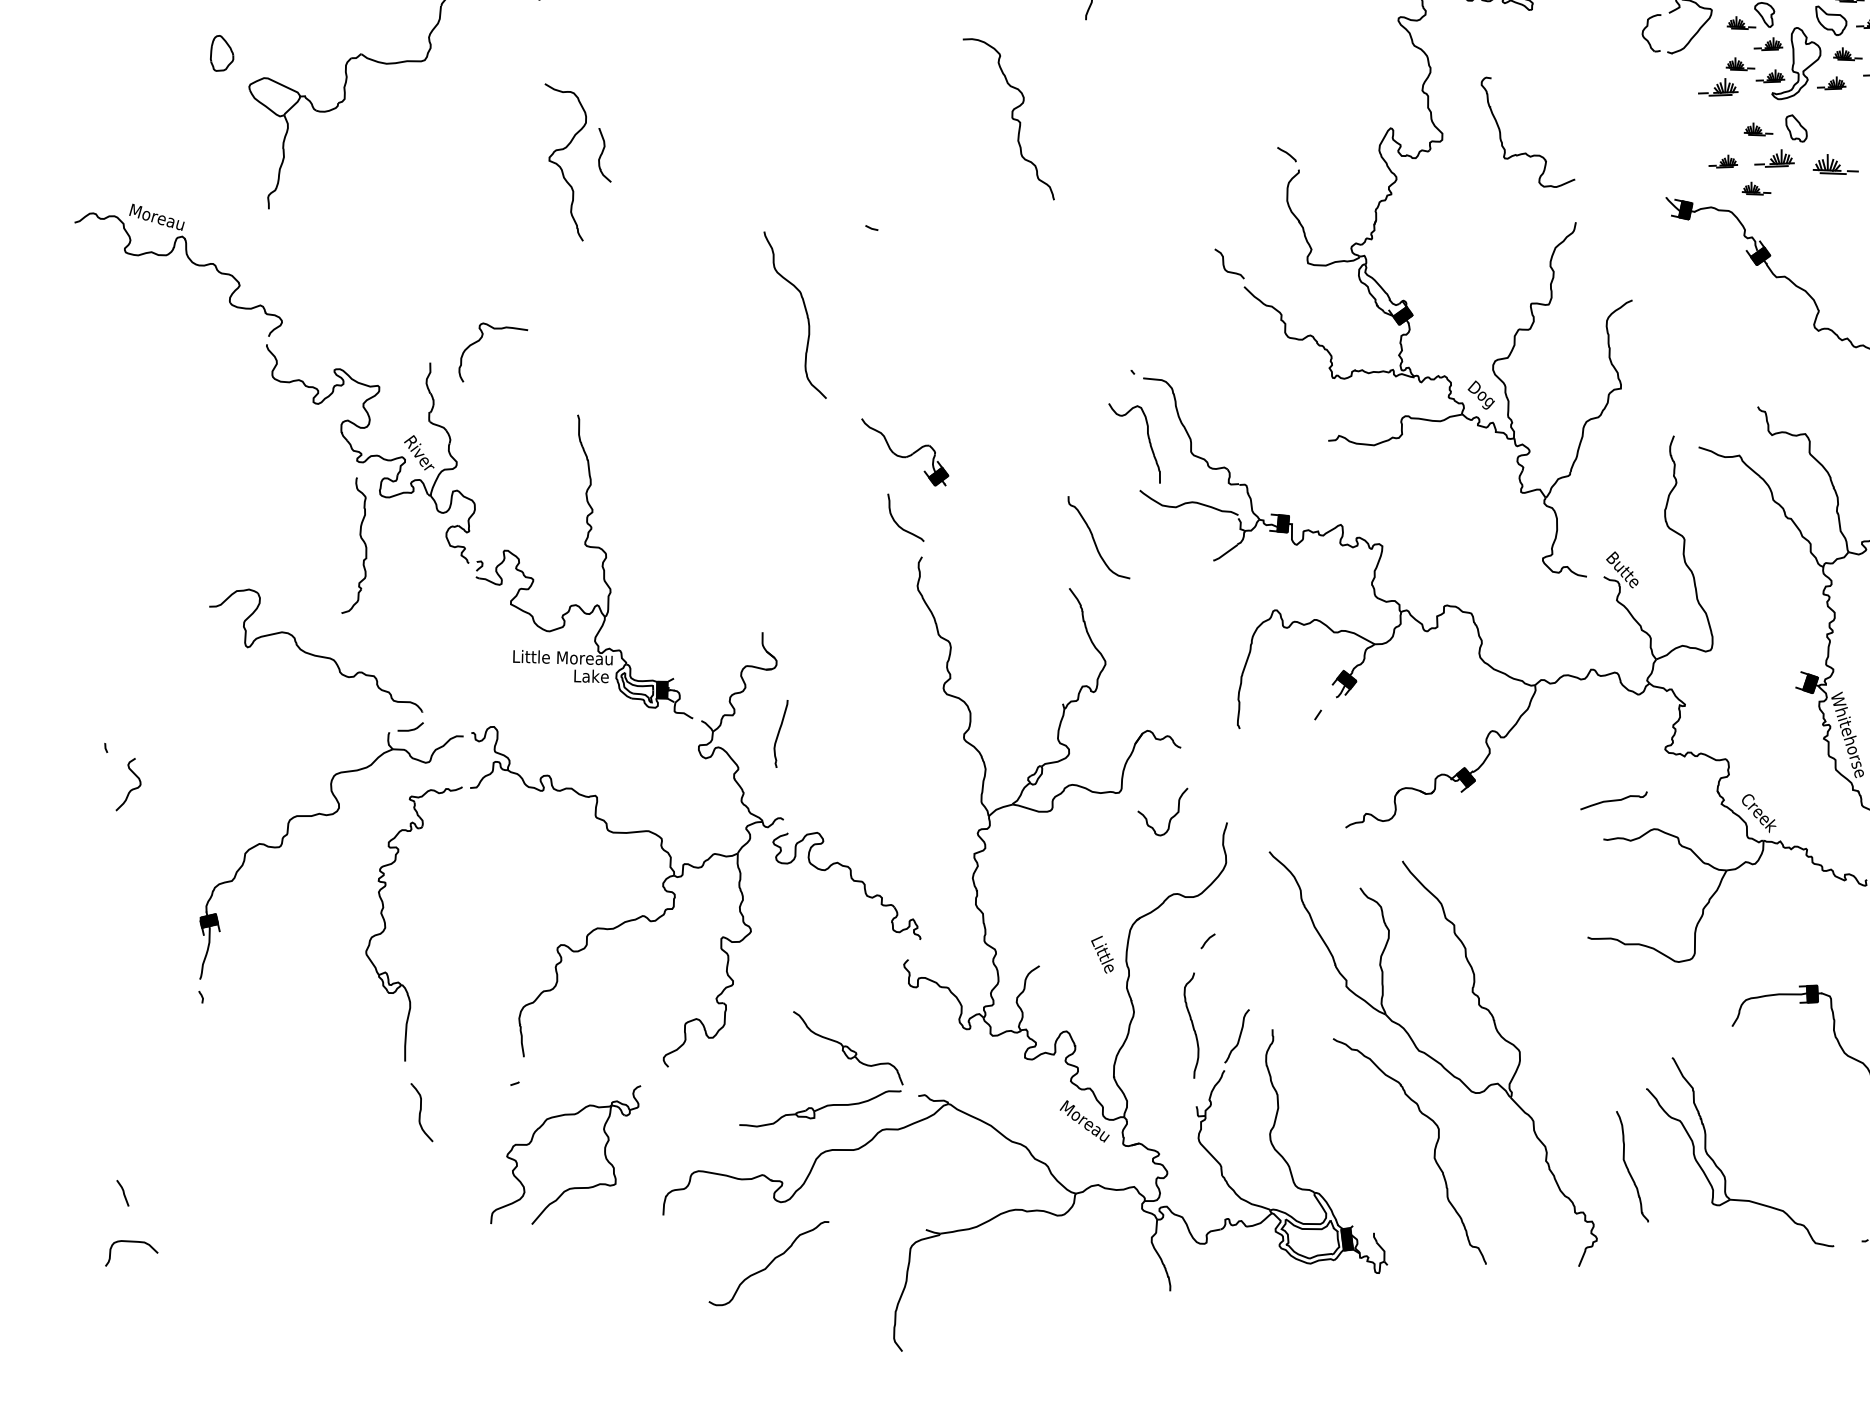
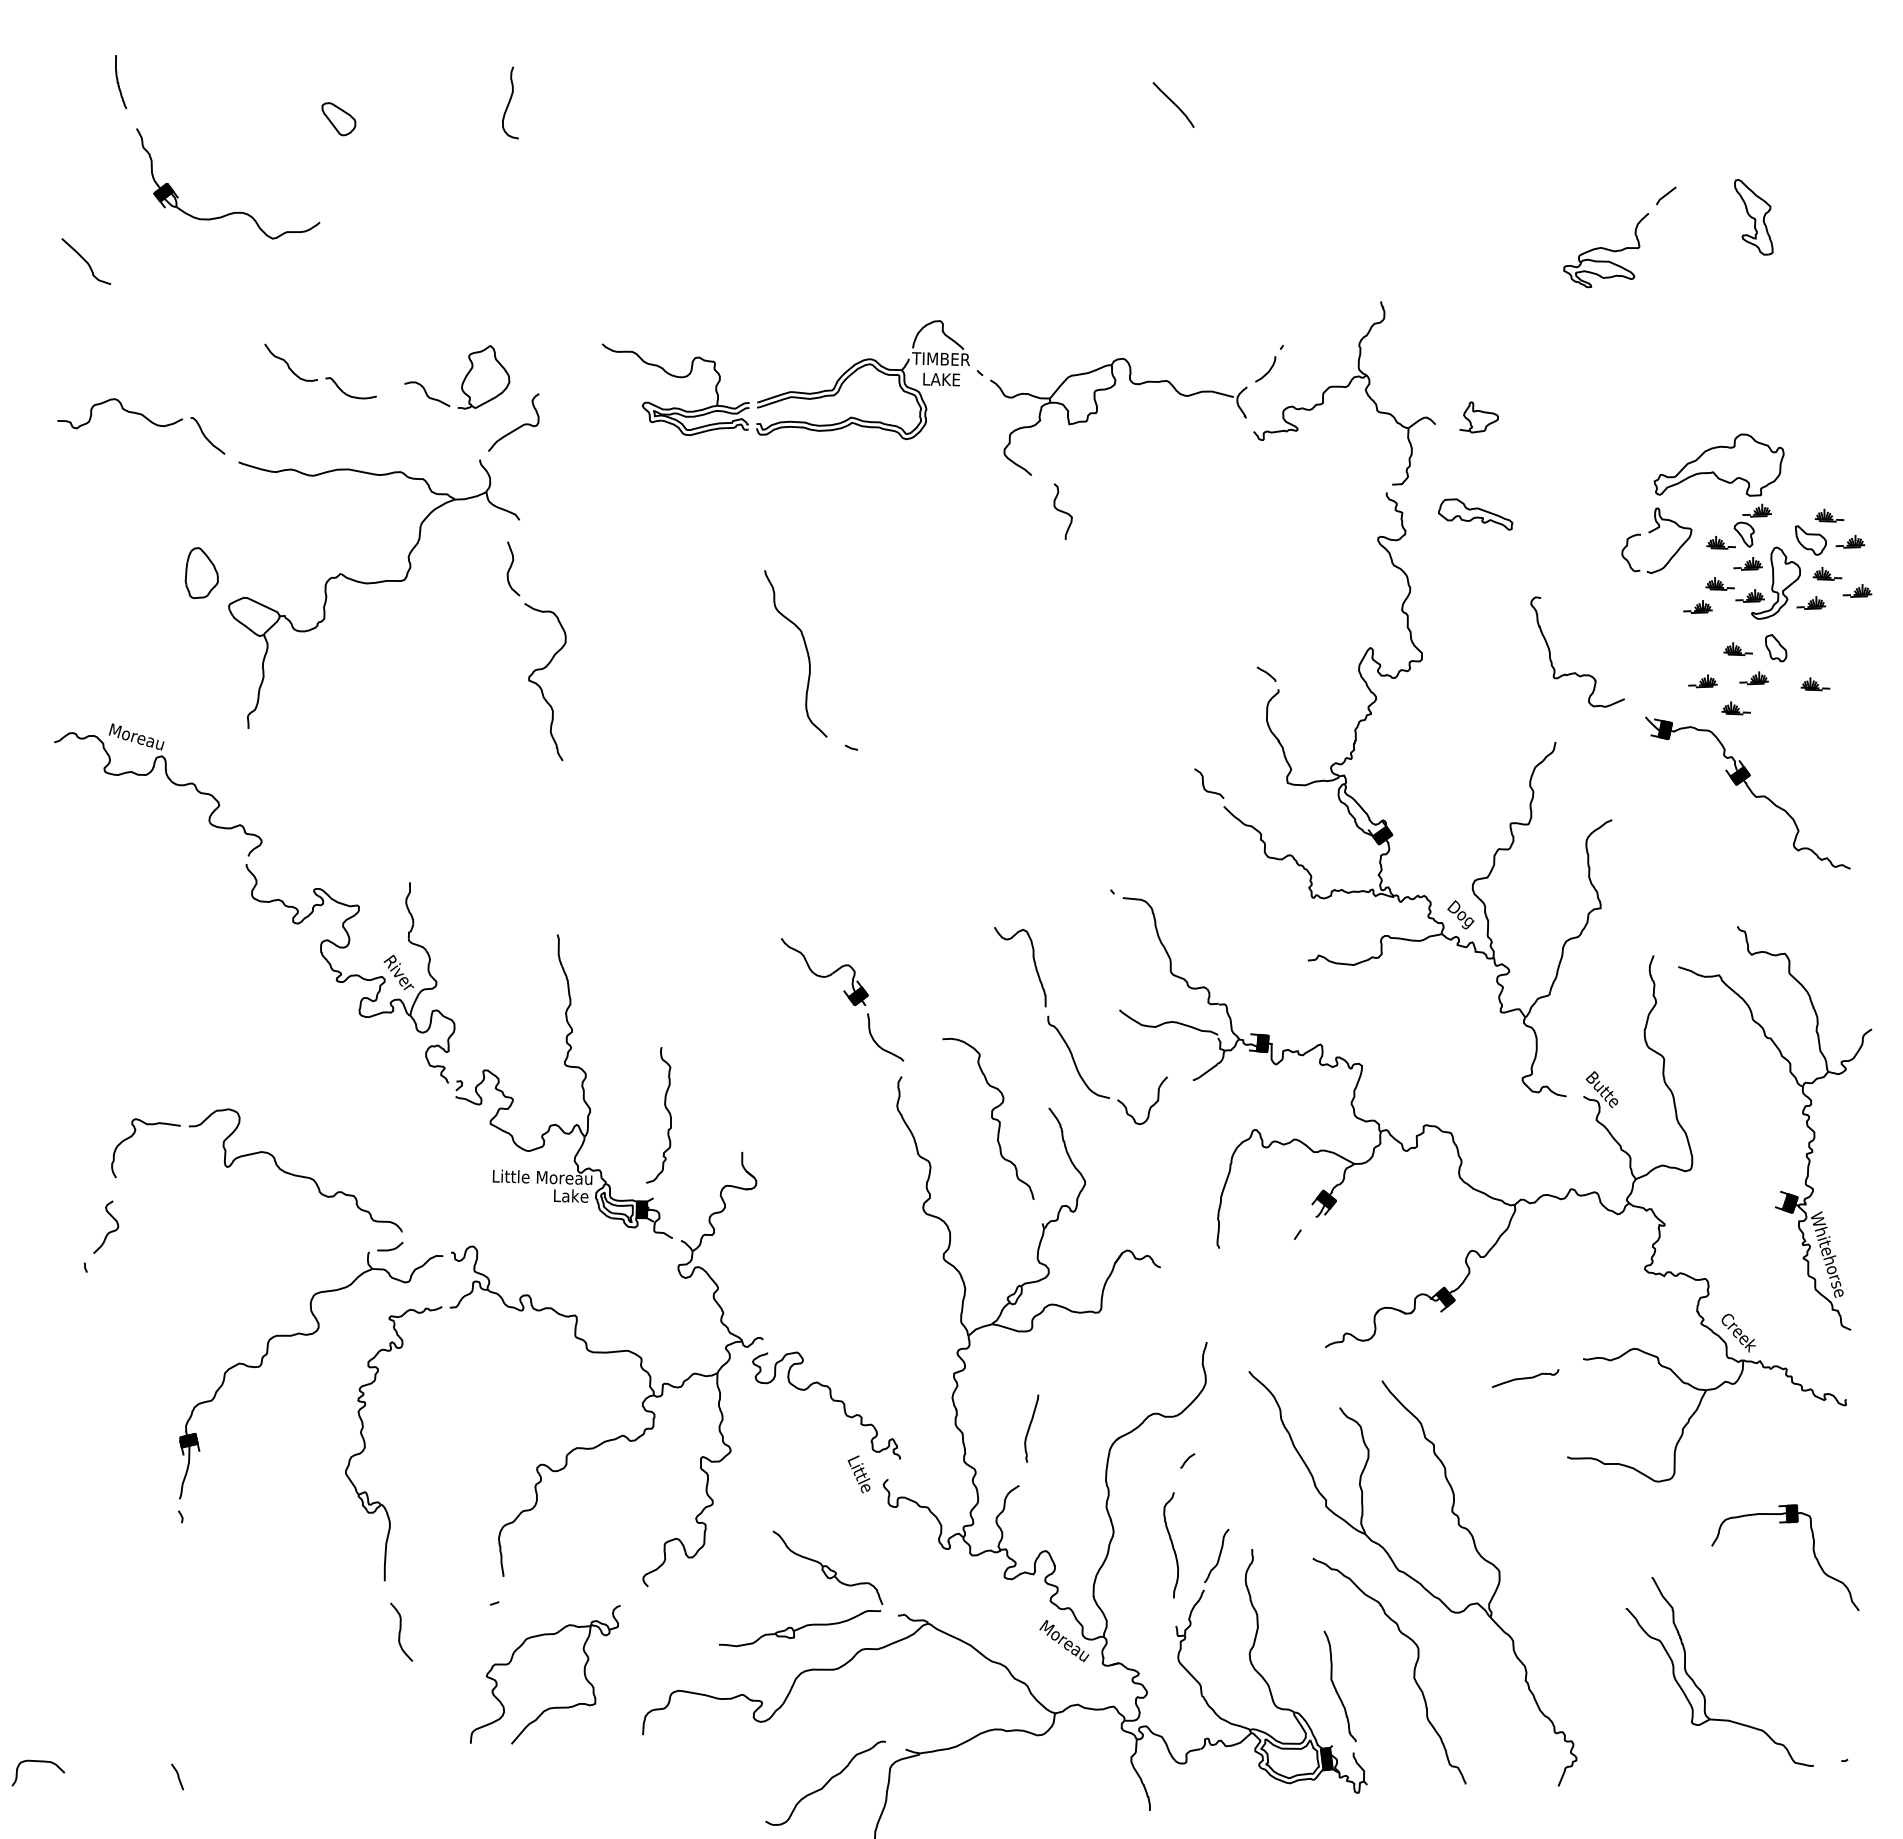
part: (221, 52) -> (201, 572), size x1.43
part: (1717, 86) -> (1697, 606), size x0.71
curve: (1011, 118) -> (991, 1118), moved
curve: (1526, 152) -> (1576, 672), moved
curve: (602, 153) -> (511, 567), moved
part: (1773, 158) -> (1753, 678), size x0.71
part: (1835, 164) -> (1815, 684), size x0.62
curve: (805, 313) -> (806, 652), moved
curve: (480, 339) -> (133, 1135), moved
part: (1147, 438) -> (1033, 962), moved
part: (904, 451) -> (824, 971), moved
part: (361, 540) -> (666, 1110), moved
part: (780, 733) -> (1031, 1428), moved
curve: (131, 788) -> (109, 1231), moved
curve: (1613, 800) -> (1525, 1378), moved
curve: (1169, 818) -> (1149, 1107), moved
text: (1101, 954) -> (858, 1474), moved
curve: (1628, 1168) -> (1336, 1688), moved
line: (122, 1192) -> (177, 1776), moved
curve: (131, 1242) -> (38, 1762), moved
curve: (769, 1262) -> (826, 1782), moved

